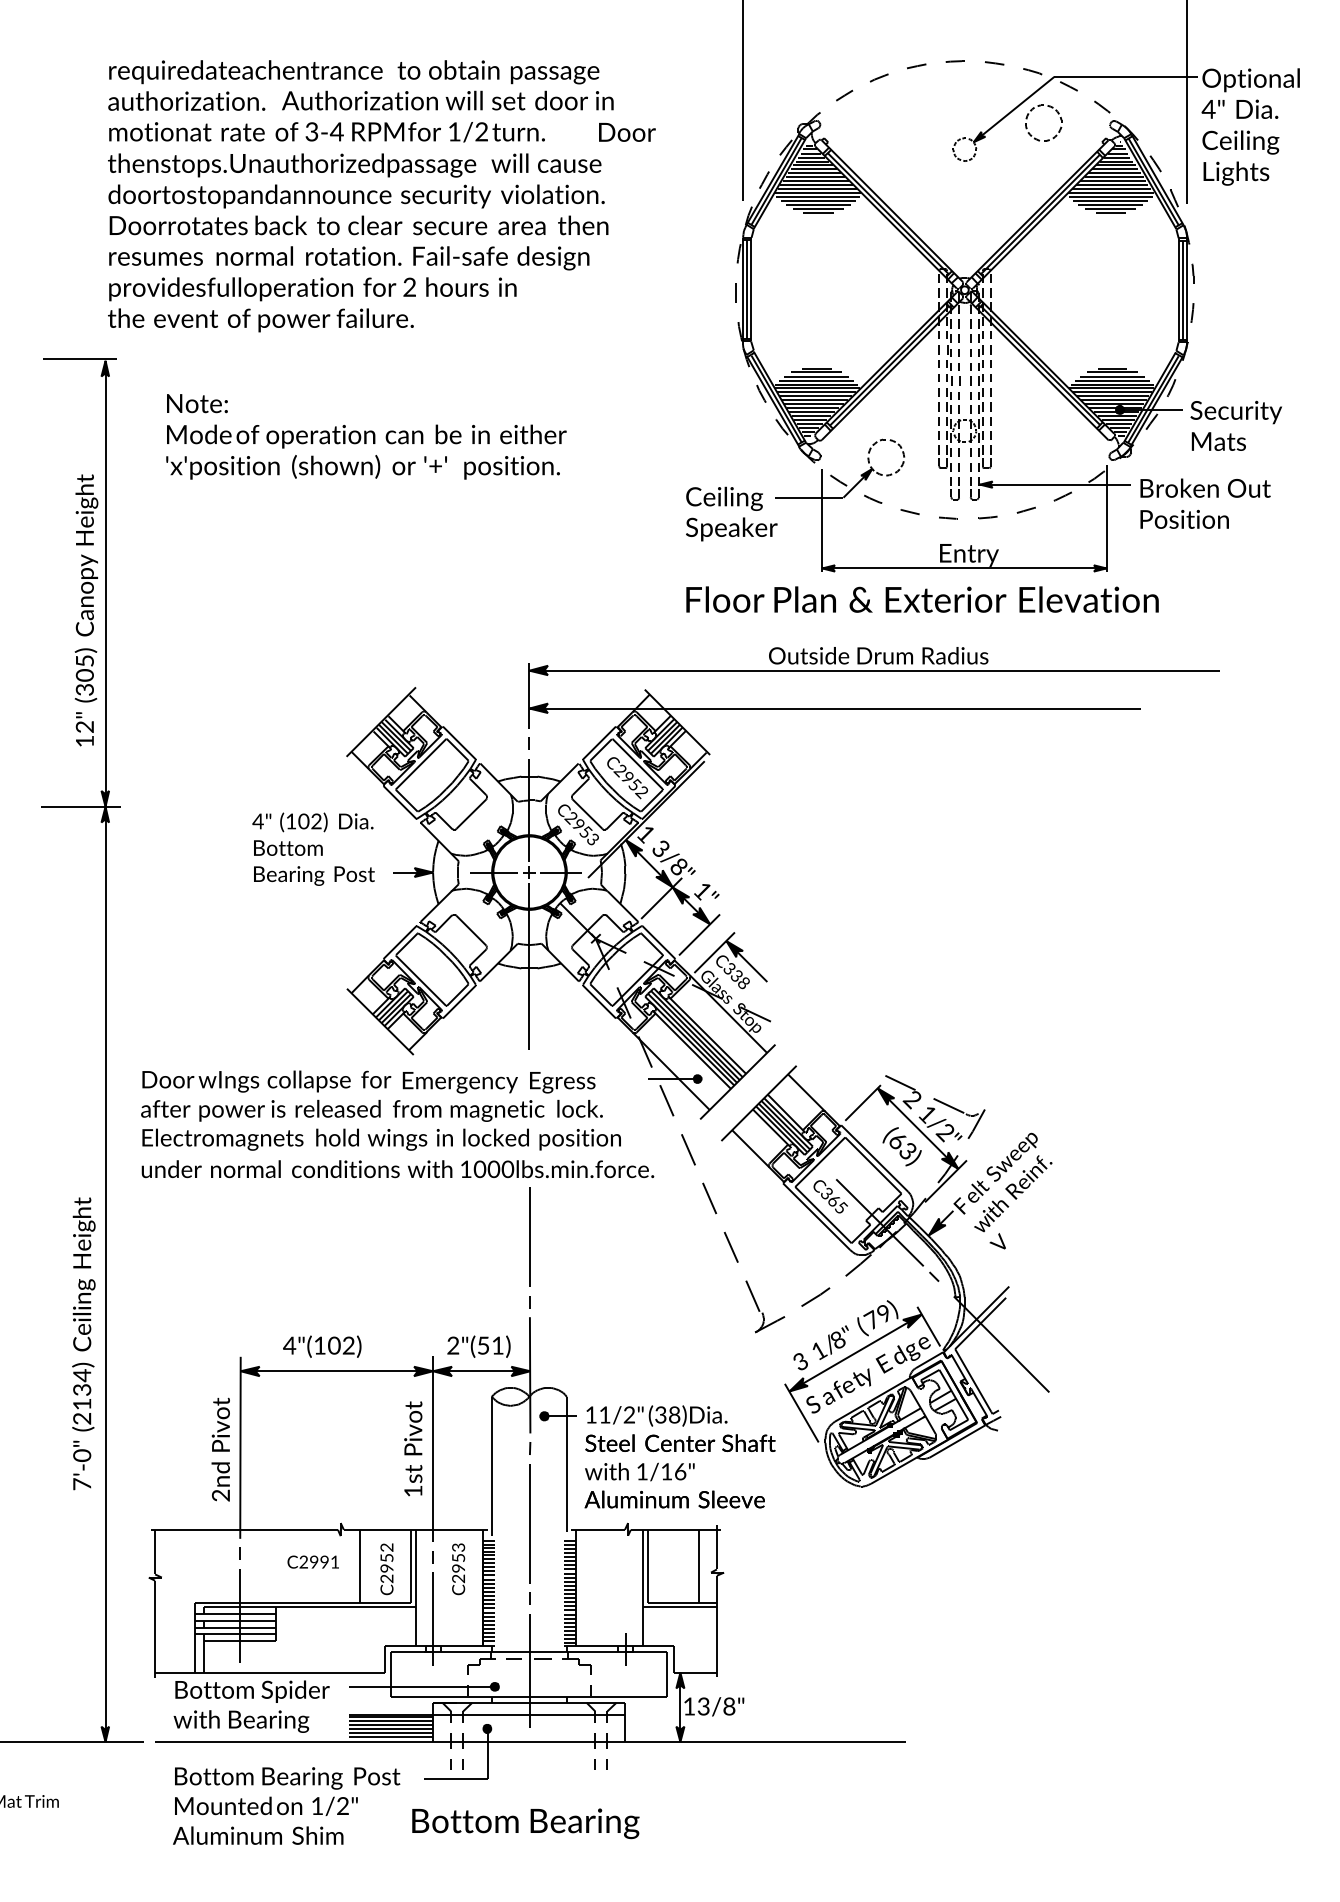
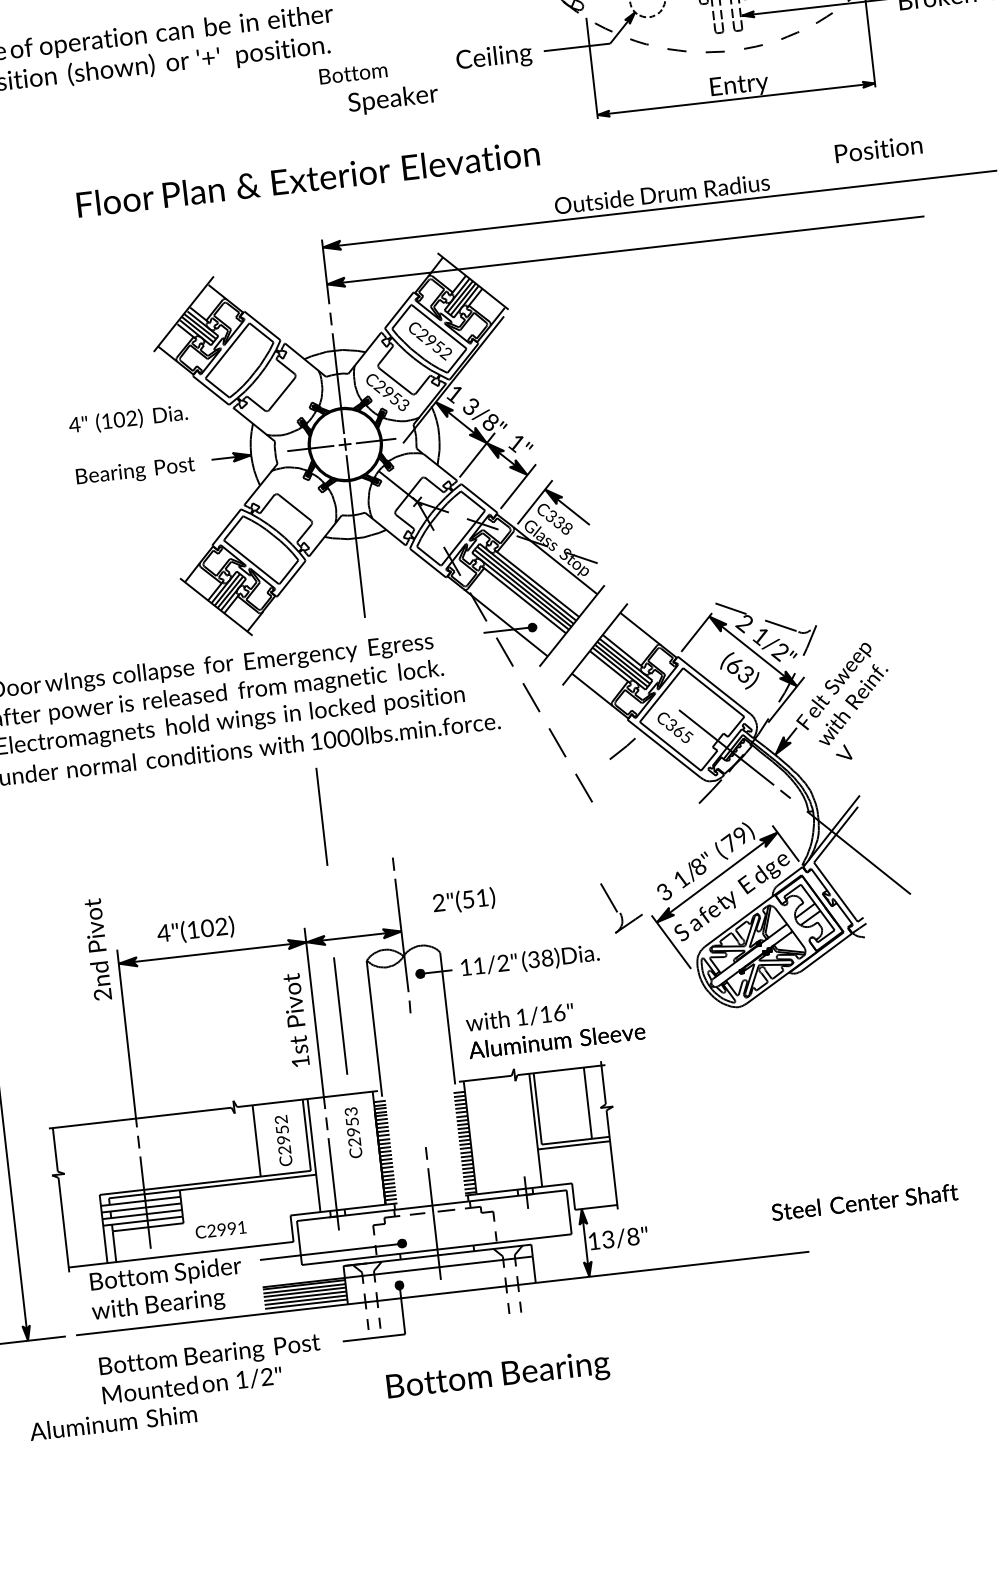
text: (1184, 518) -> (878, 148), moved
text: (731, 529) -> (393, 99), moved
text: (922, 599) -> (308, 178), moved
text: (288, 847) -> (353, 72), moved
line: (529, 1236) -> (321, 816), moved
line: (815, 1296) -> (622, 748), moved
part: (759, 1308) -> (616, 909), moved
text: (478, 1346) -> (463, 900), moved
text: (680, 1443) -> (864, 1202), moved
text: (220, 1449) -> (97, 949), moved
line: (529, 1523) -> (340, 1015), moved
text: (312, 1561) -> (220, 1229), moved
text: (525, 1823) -> (498, 1376), moved
text: (258, 1835) -> (113, 1422), moved

